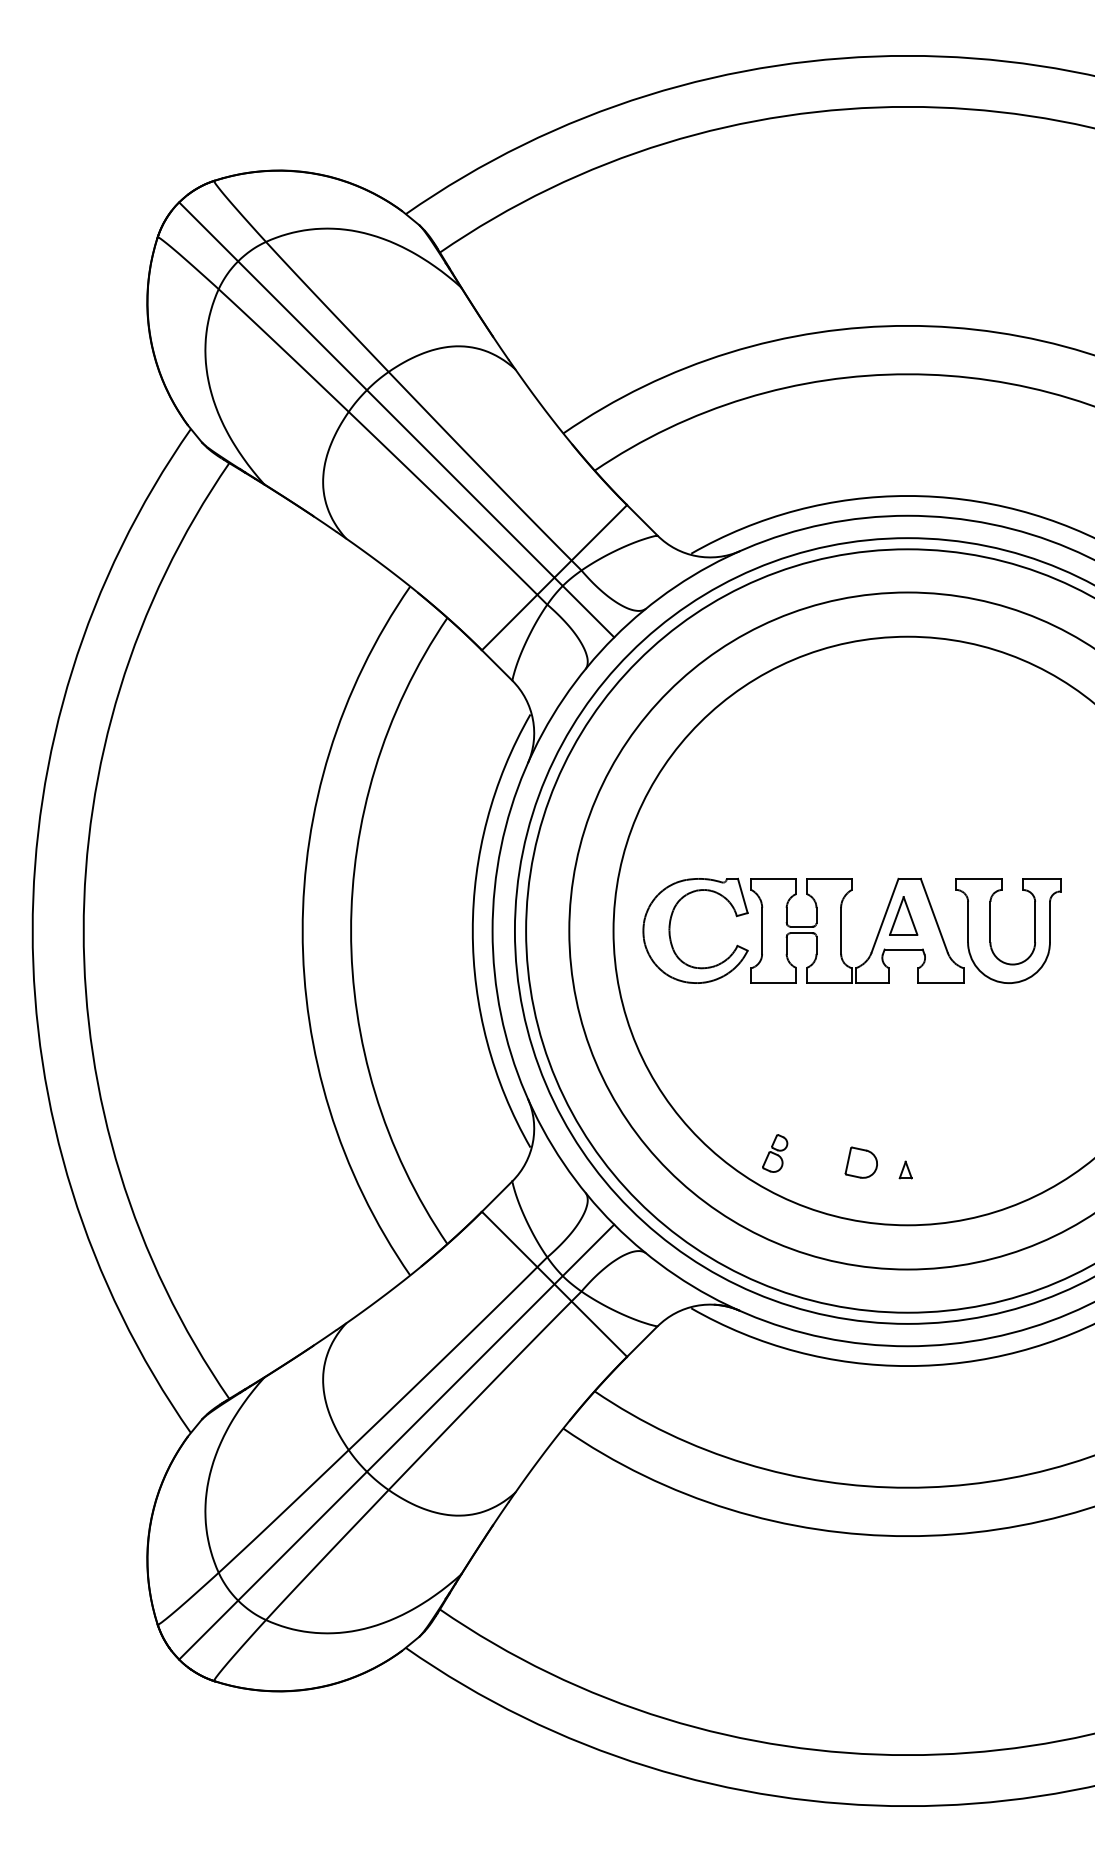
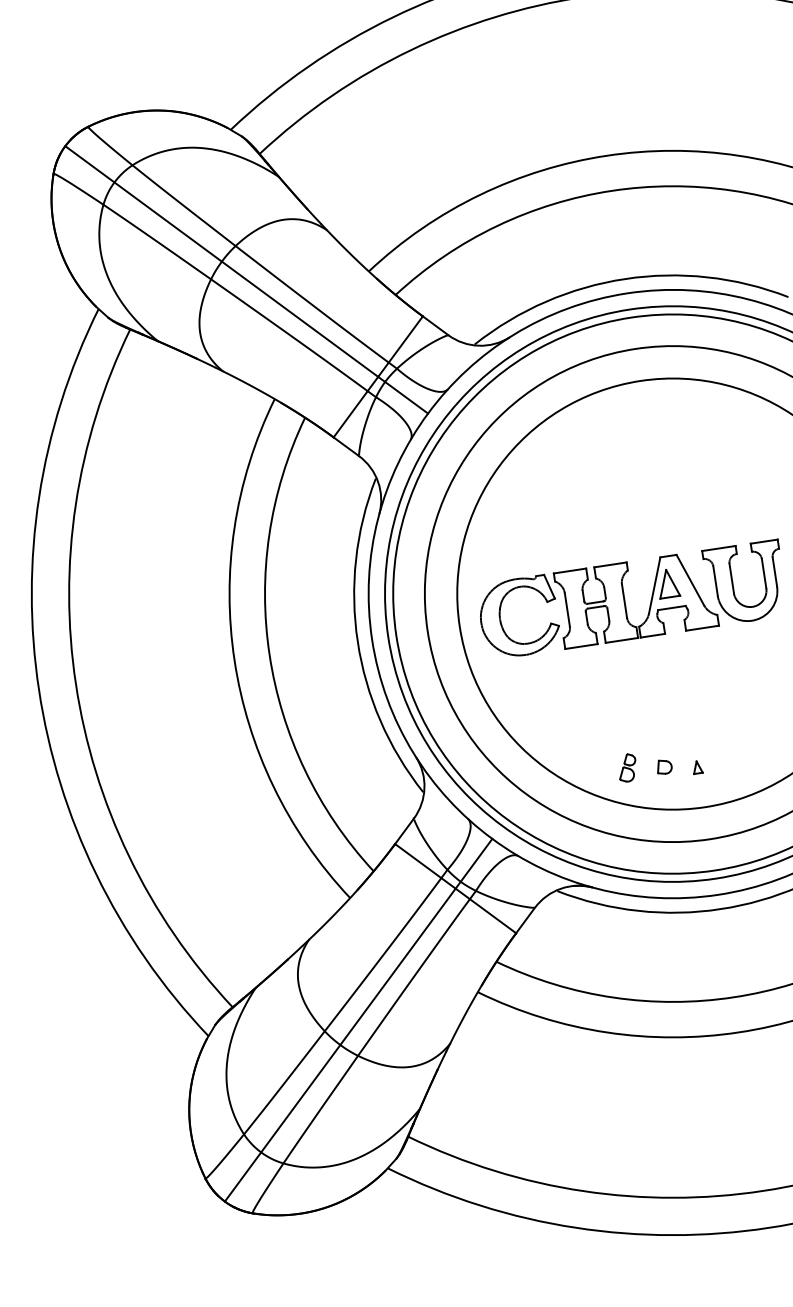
part: (775, 1153) -> (627, 767), moved
part: (860, 1162) -> (663, 766), size x0.62

